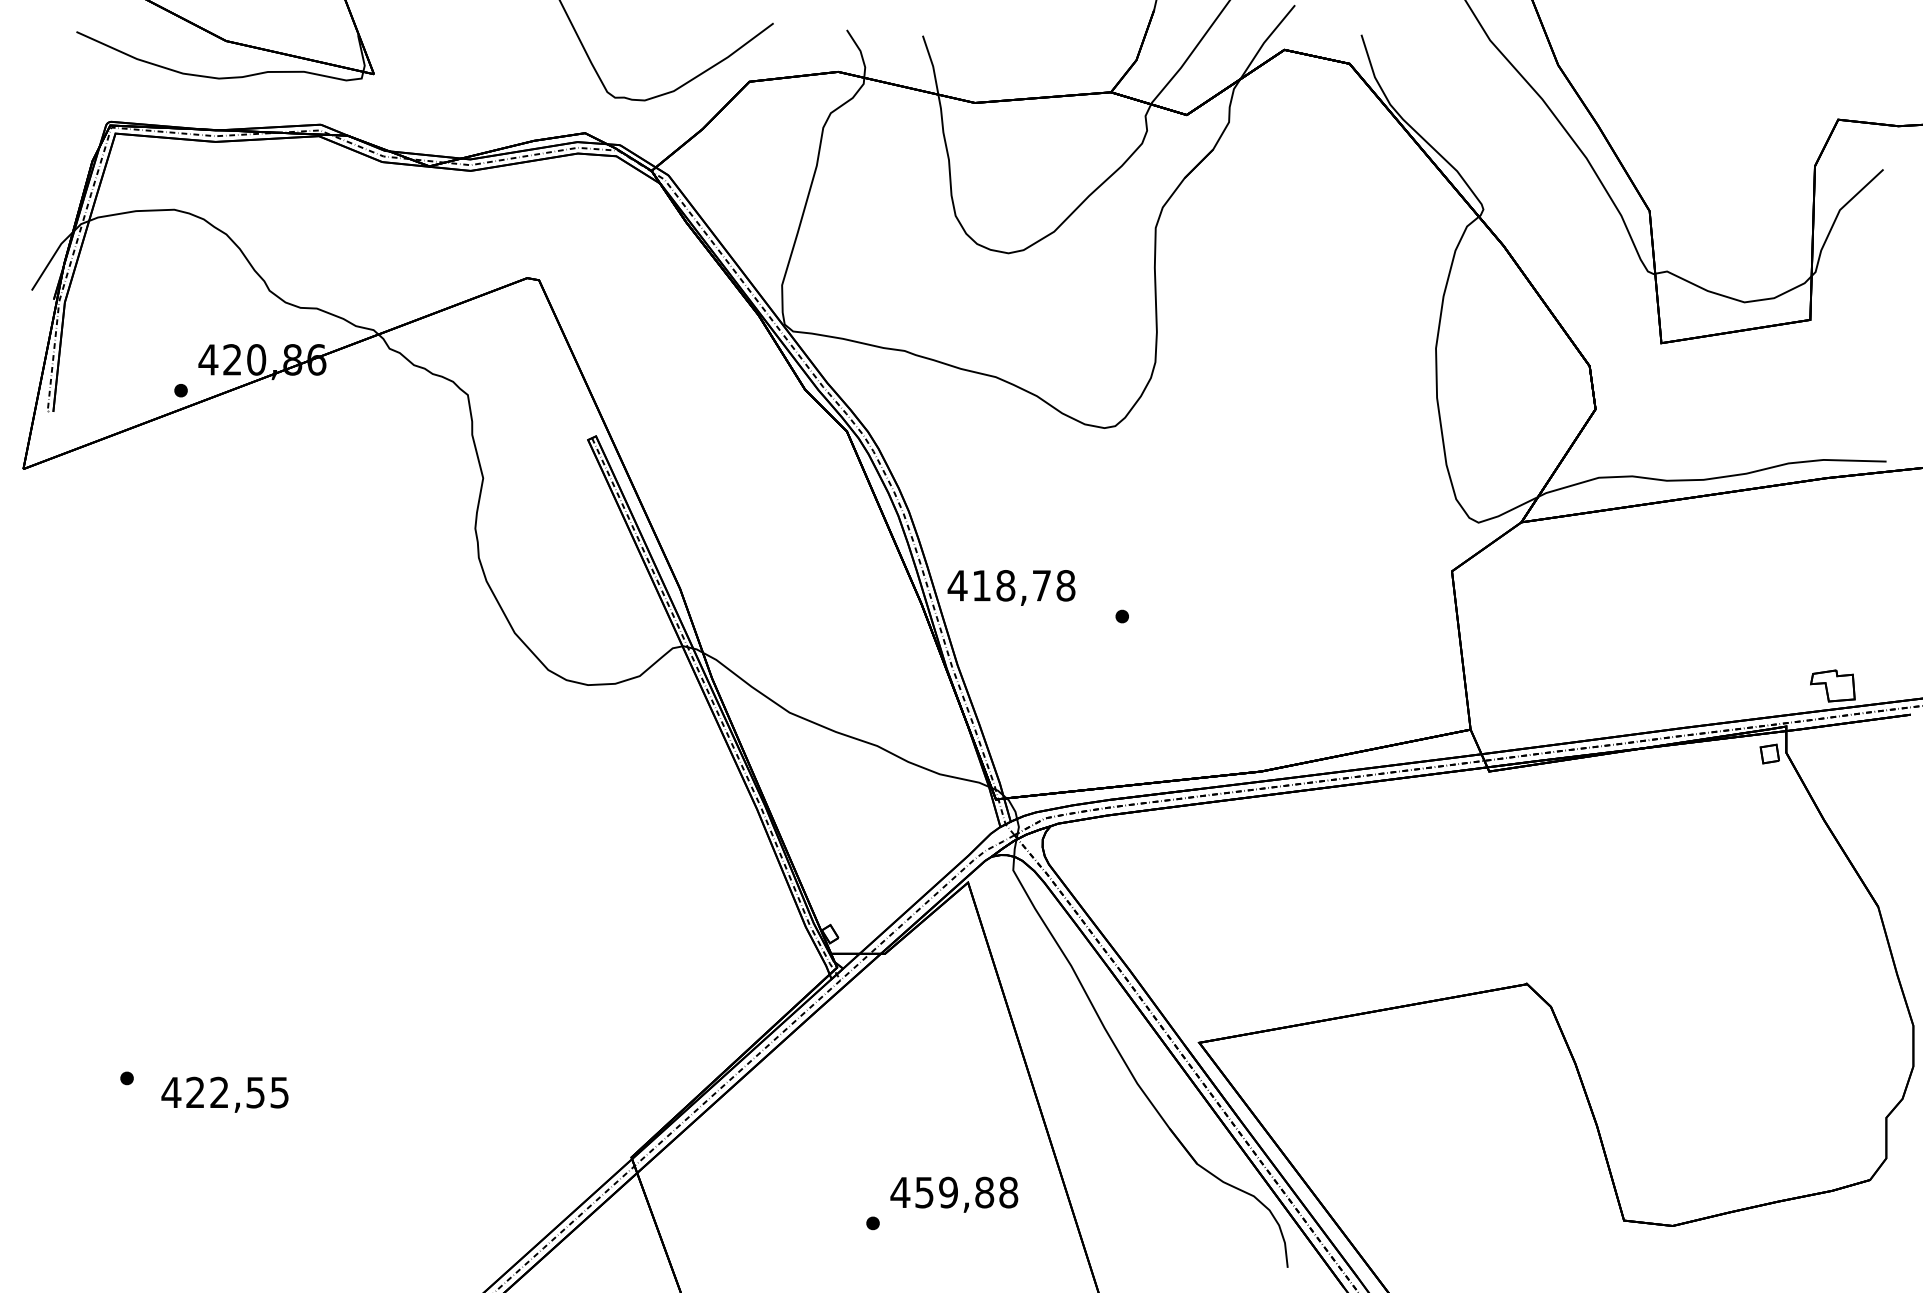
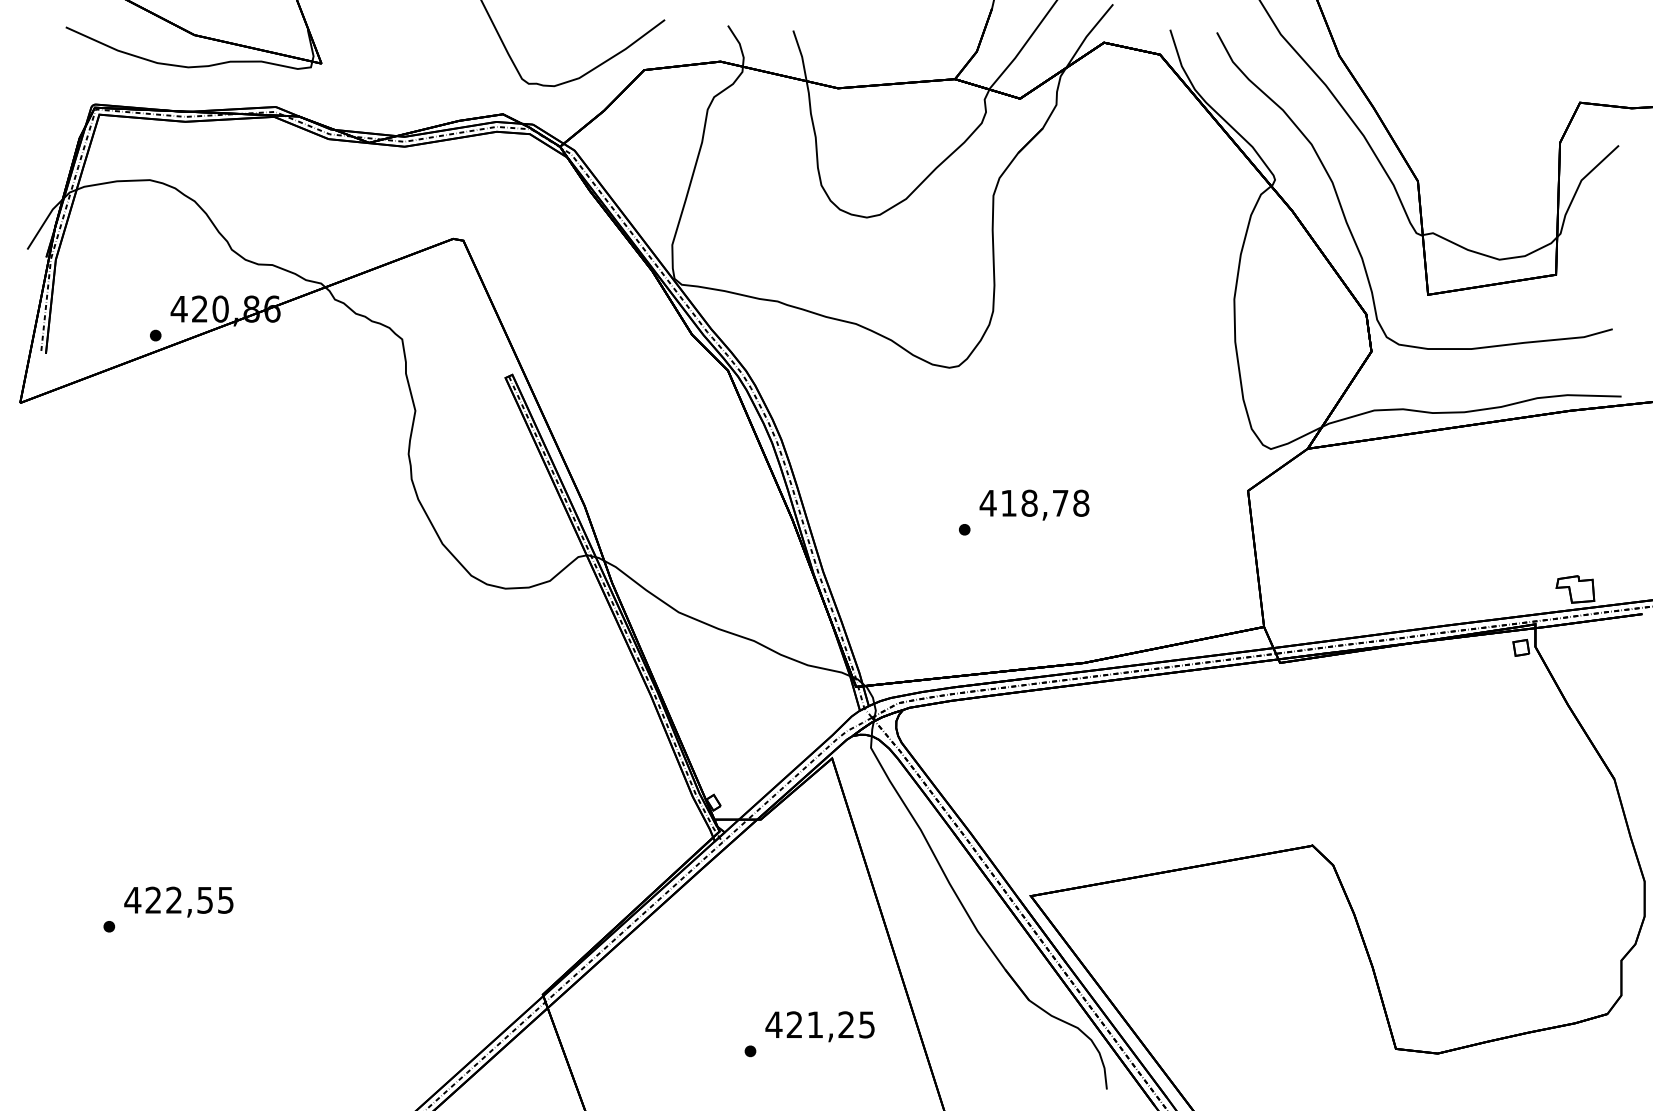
curve: (1564, 249) -> (1344, 214), added
text: (1011, 587) -> (1034, 504), moved
text: (224, 1094) -> (178, 901), moved
text: (966, 1192) -> (830, 1024), 459,88 -> 421,25

